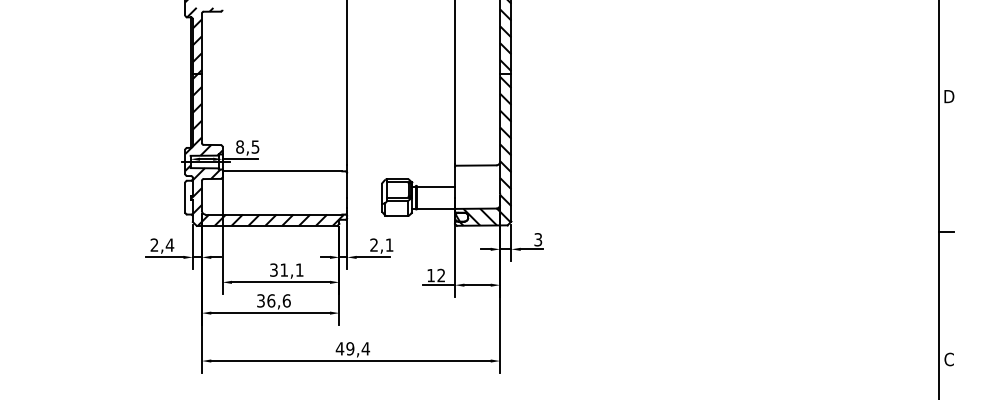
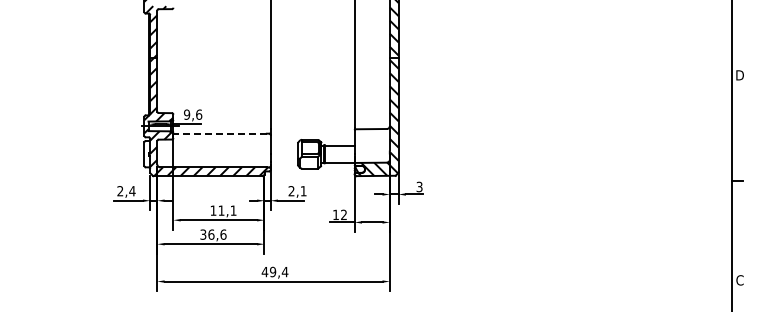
text: (248, 146) -> (193, 114), 8,5 -> 9,6
line: (282, 171) -> (220, 133), solid -> dashed
text: (273, 269) -> (213, 210), 31,1 -> 11,1

